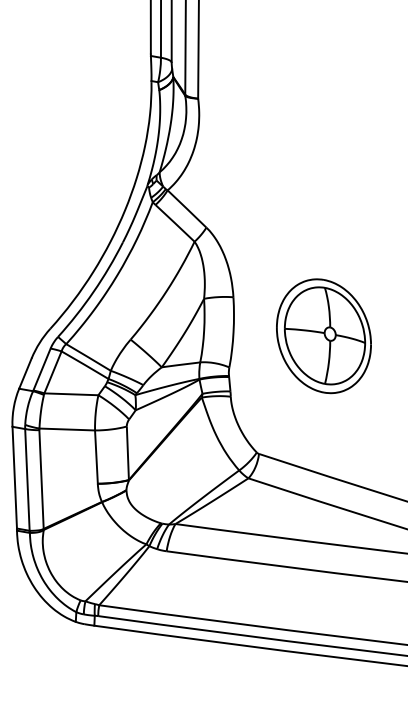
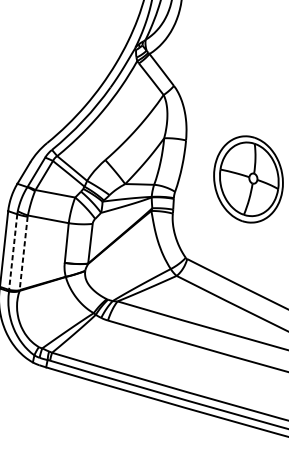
line: (27, 479) -> (13, 251), solid -> dashed
line: (41, 480) -> (23, 254), solid -> dashed

